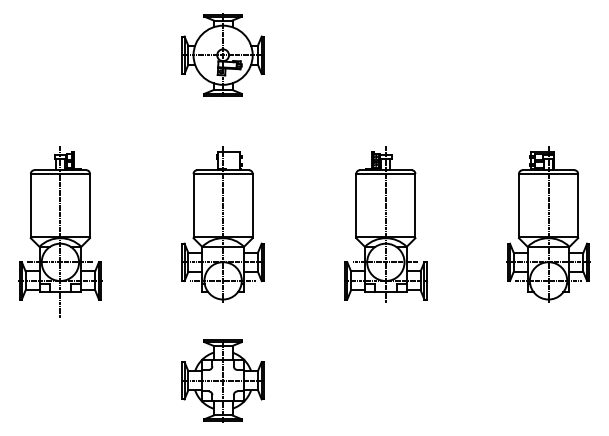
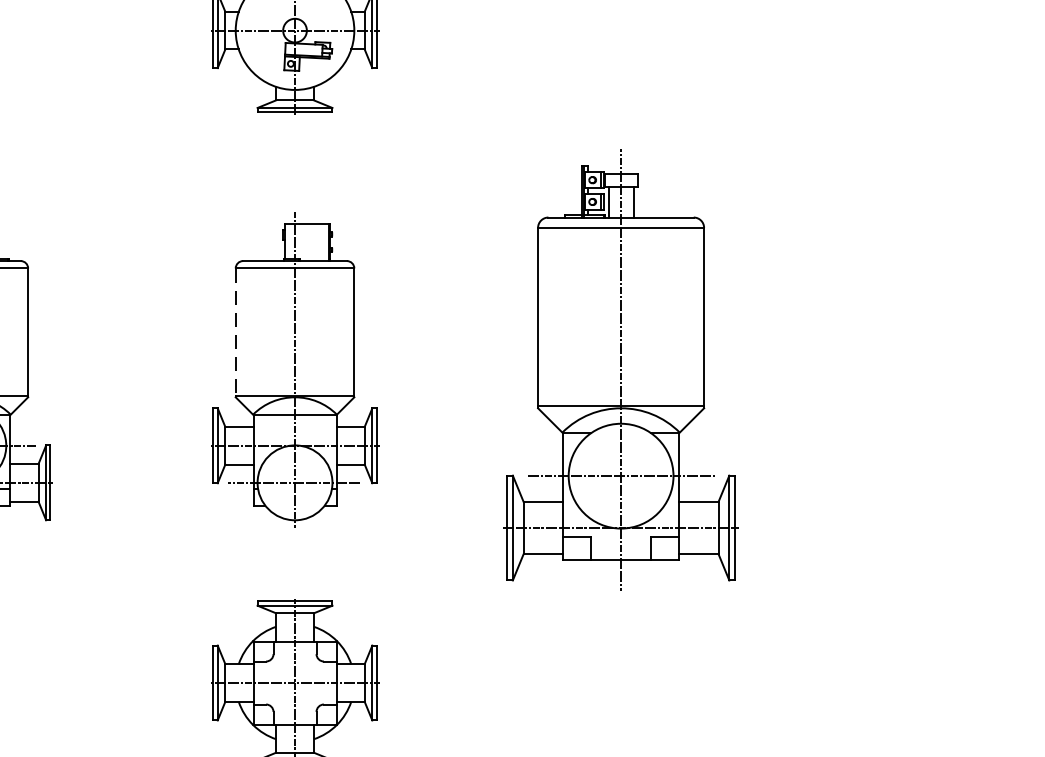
line: (193, 205) -> (235, 331), solid -> dashed
part: (385, 224) -> (620, 369), size x1.4
part: (548, 224) -> (947, 369), removed

